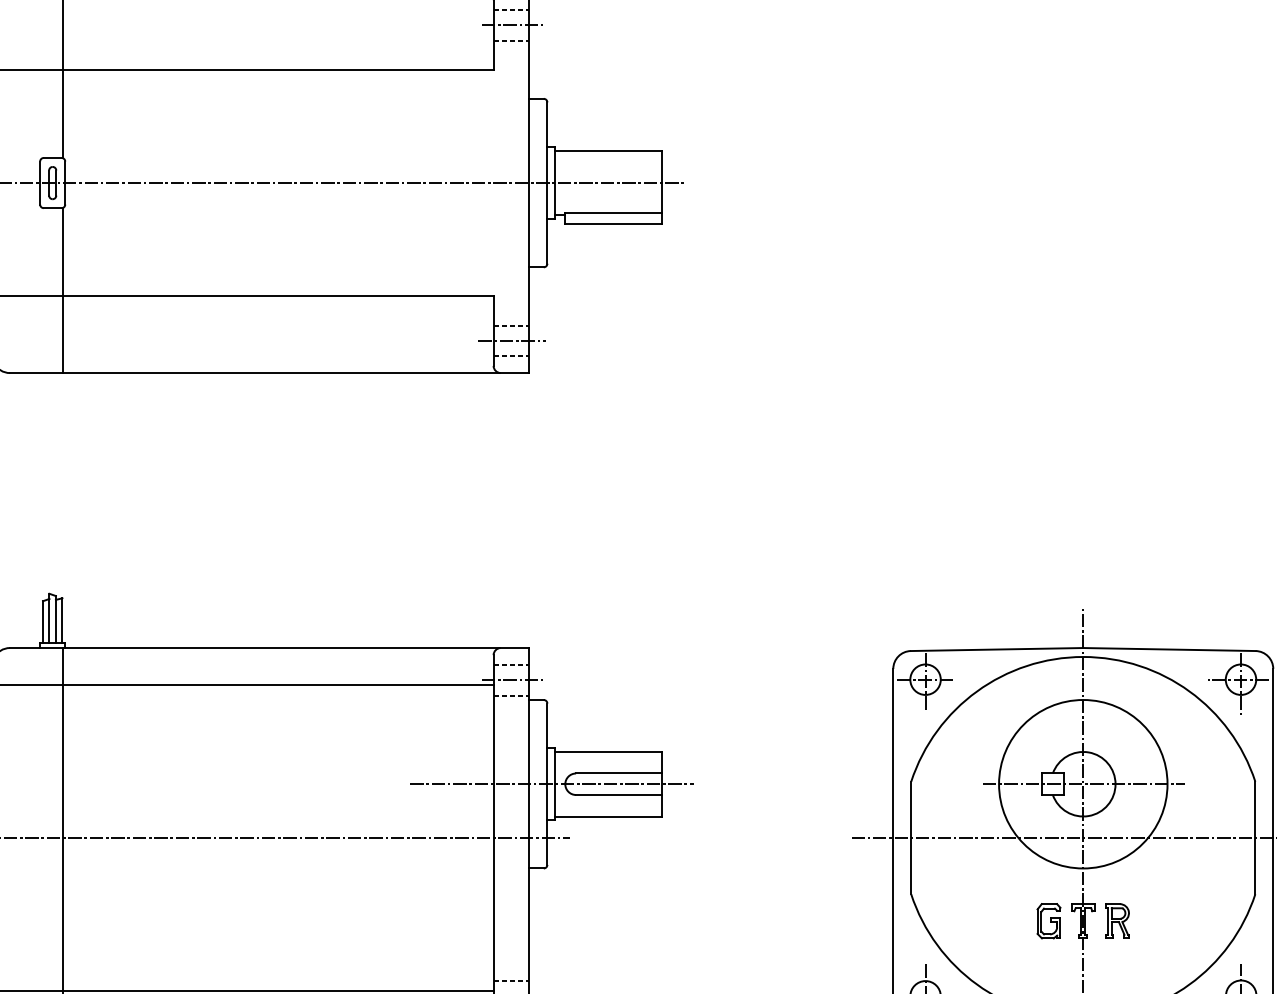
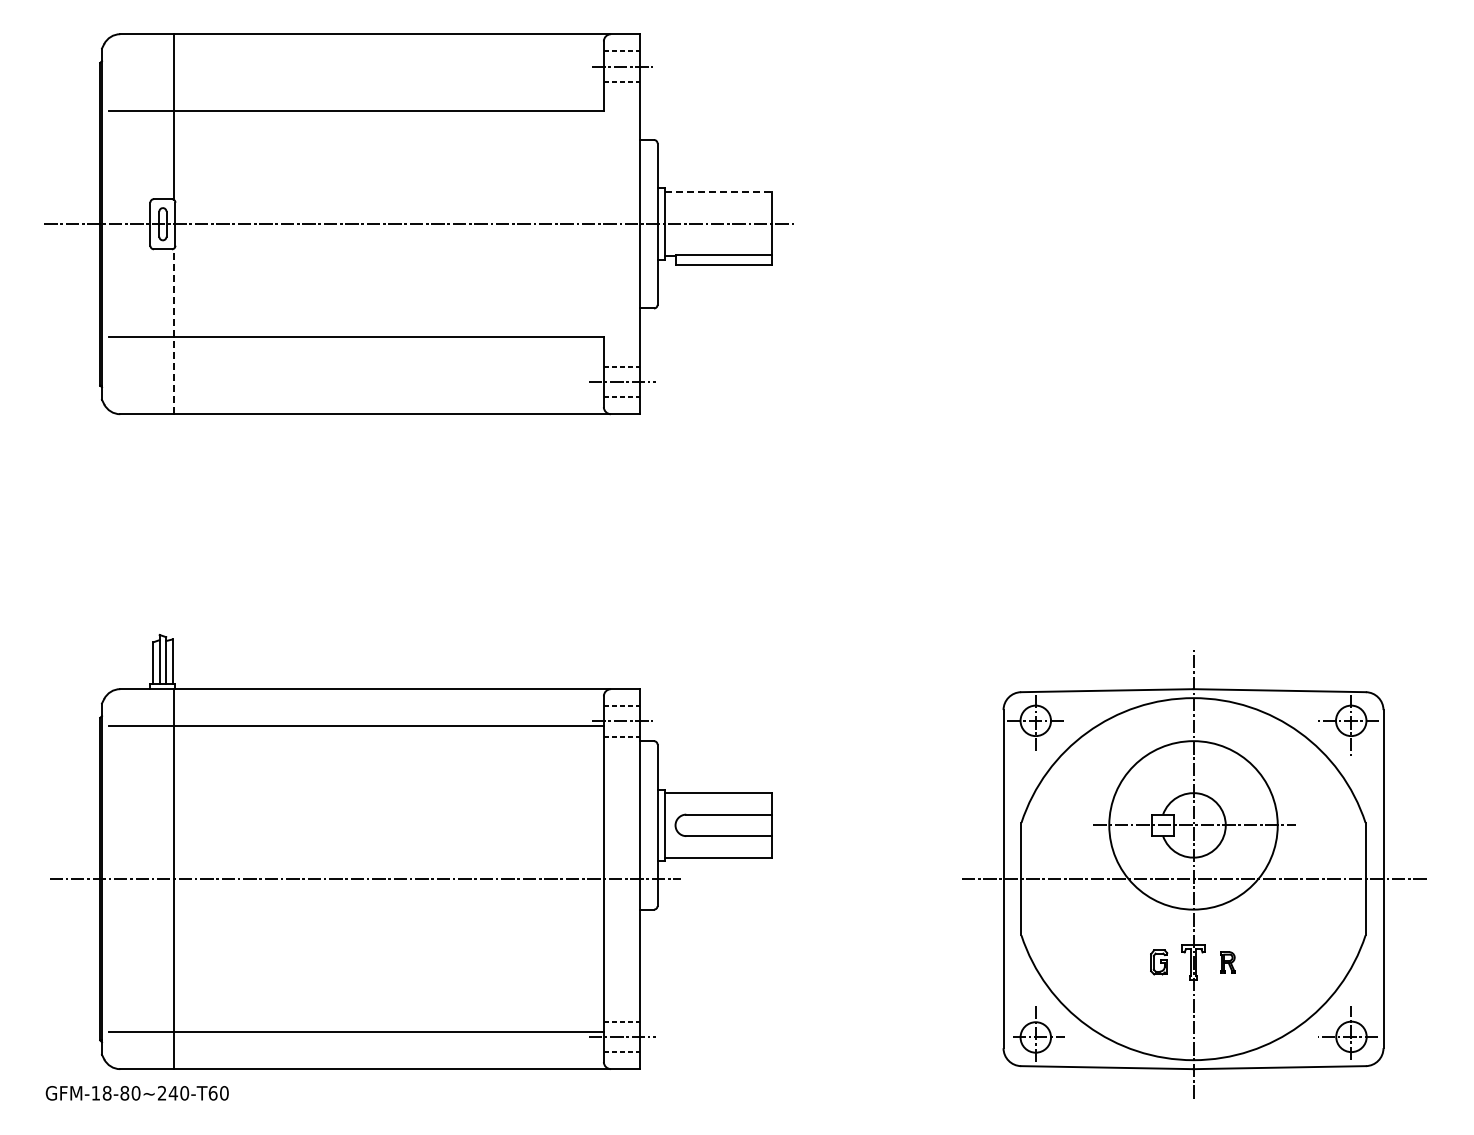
line: (608, 150) -> (718, 191), solid -> dashed
line: (63, 290) -> (173, 331), solid -> dashed
line: (552, 784) -> (662, 825), removed
part: (1048, 921) -> (1158, 962), size x0.7
part: (1117, 921) -> (1227, 962), size x0.6

